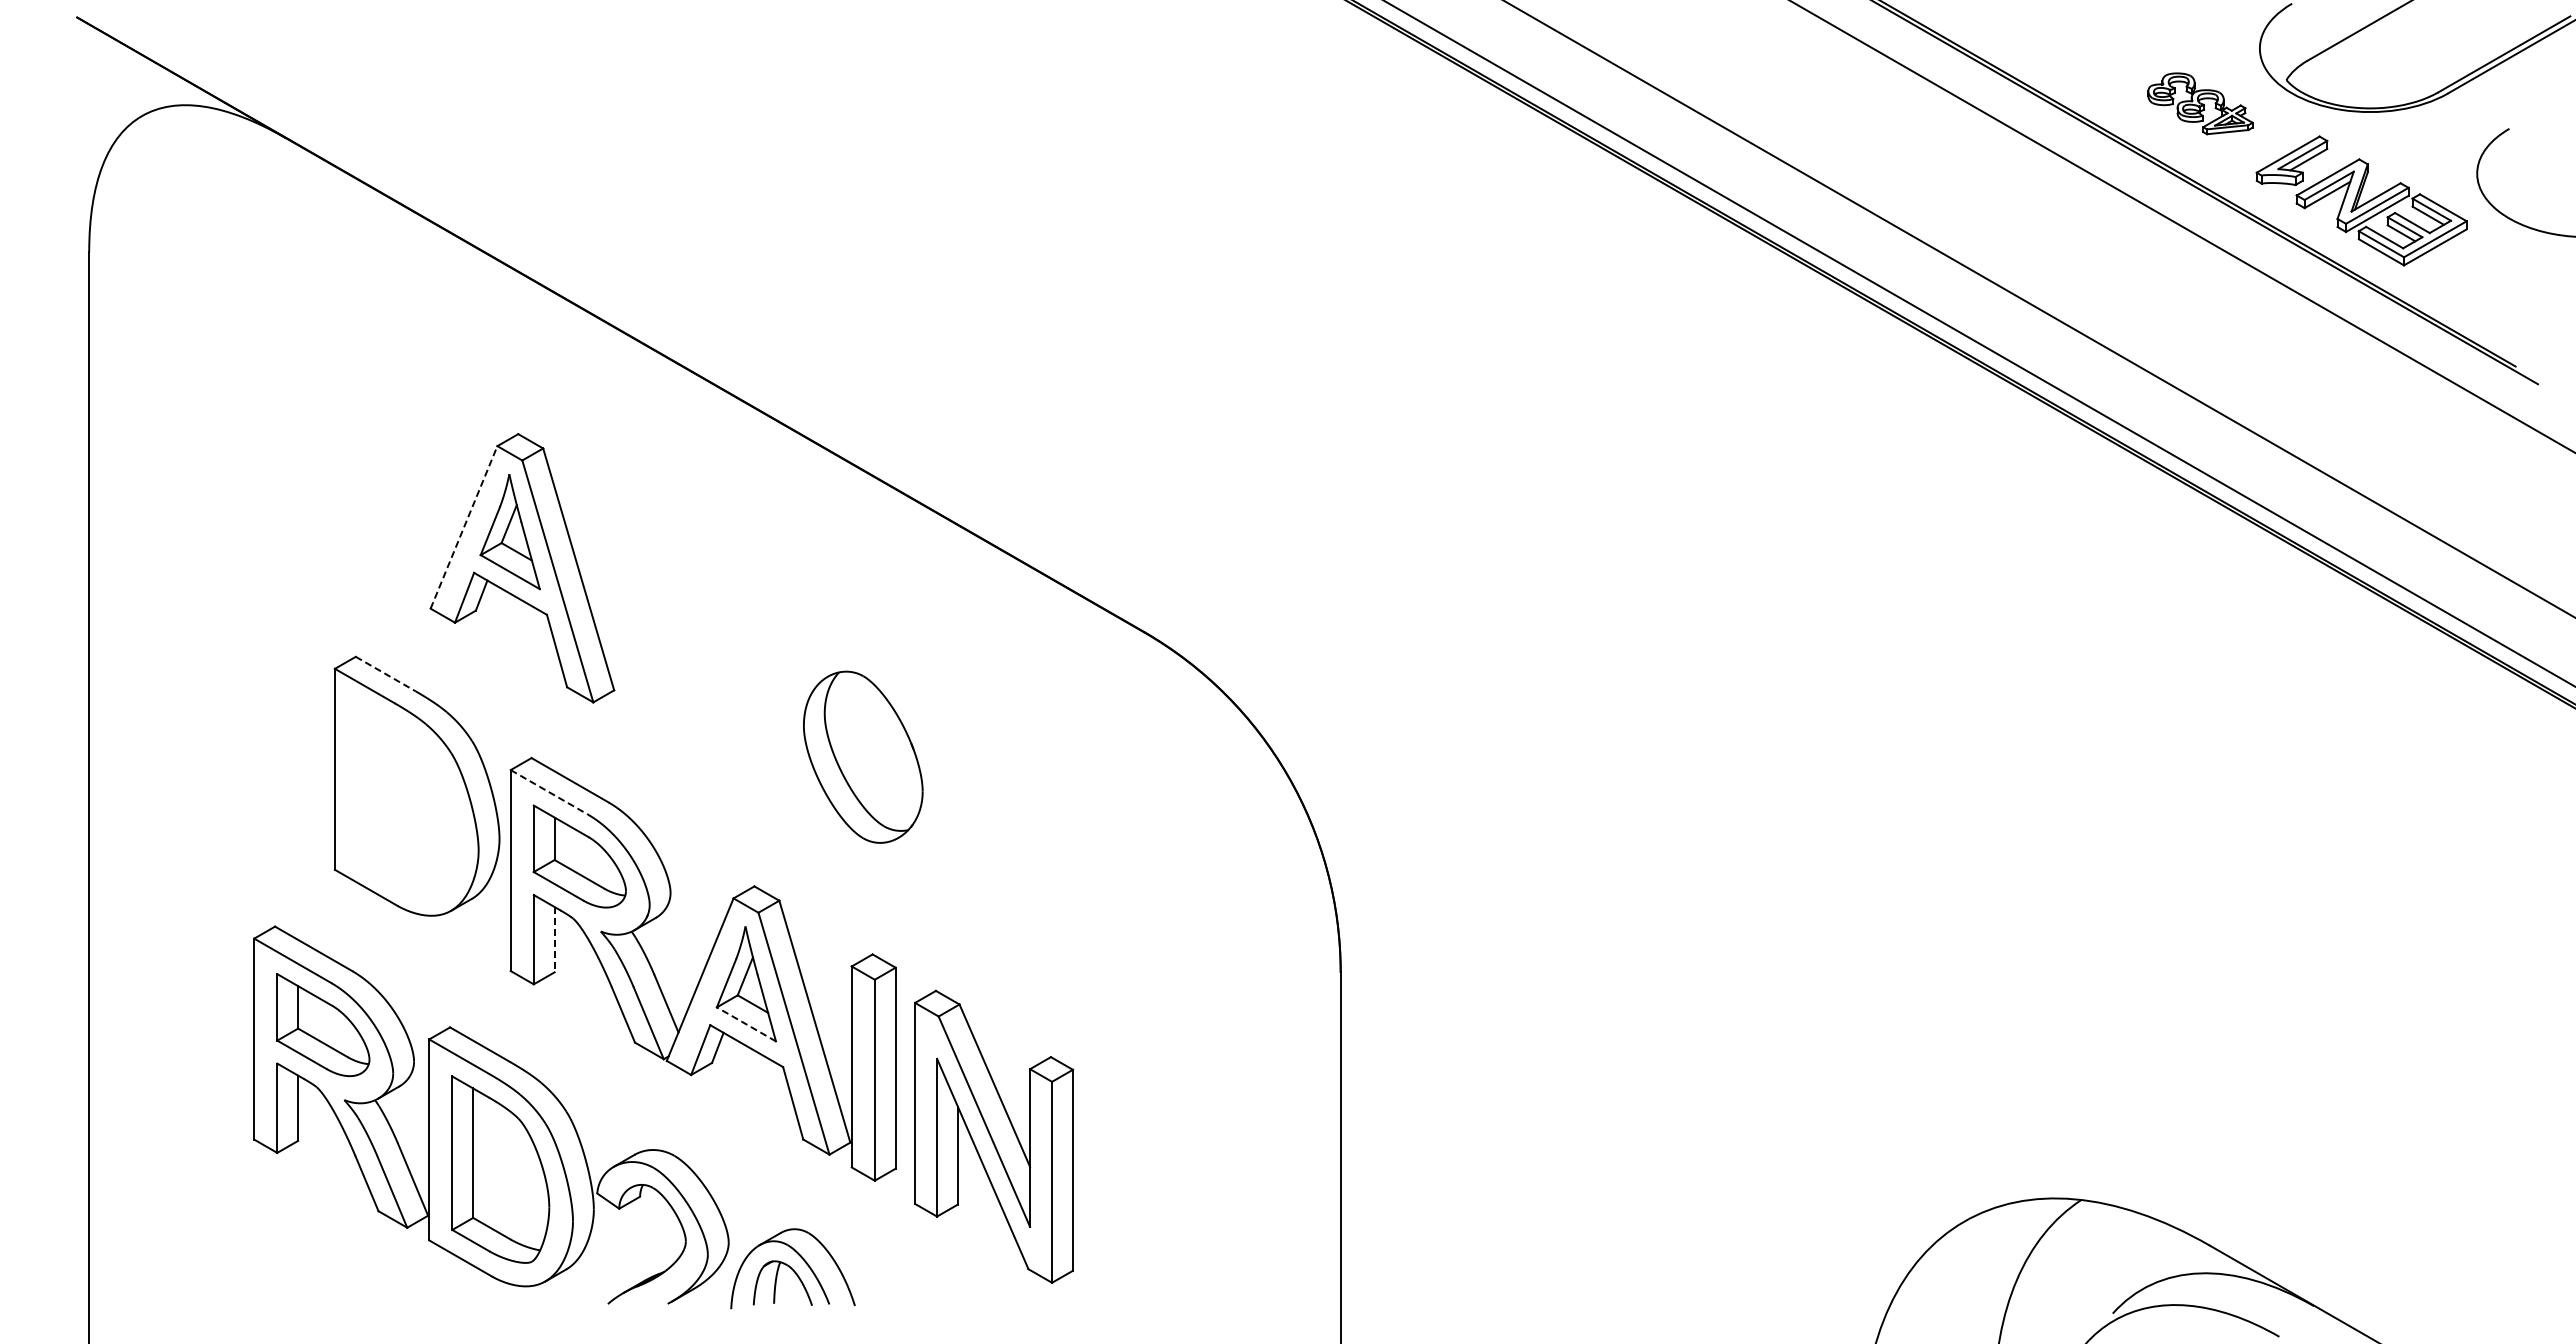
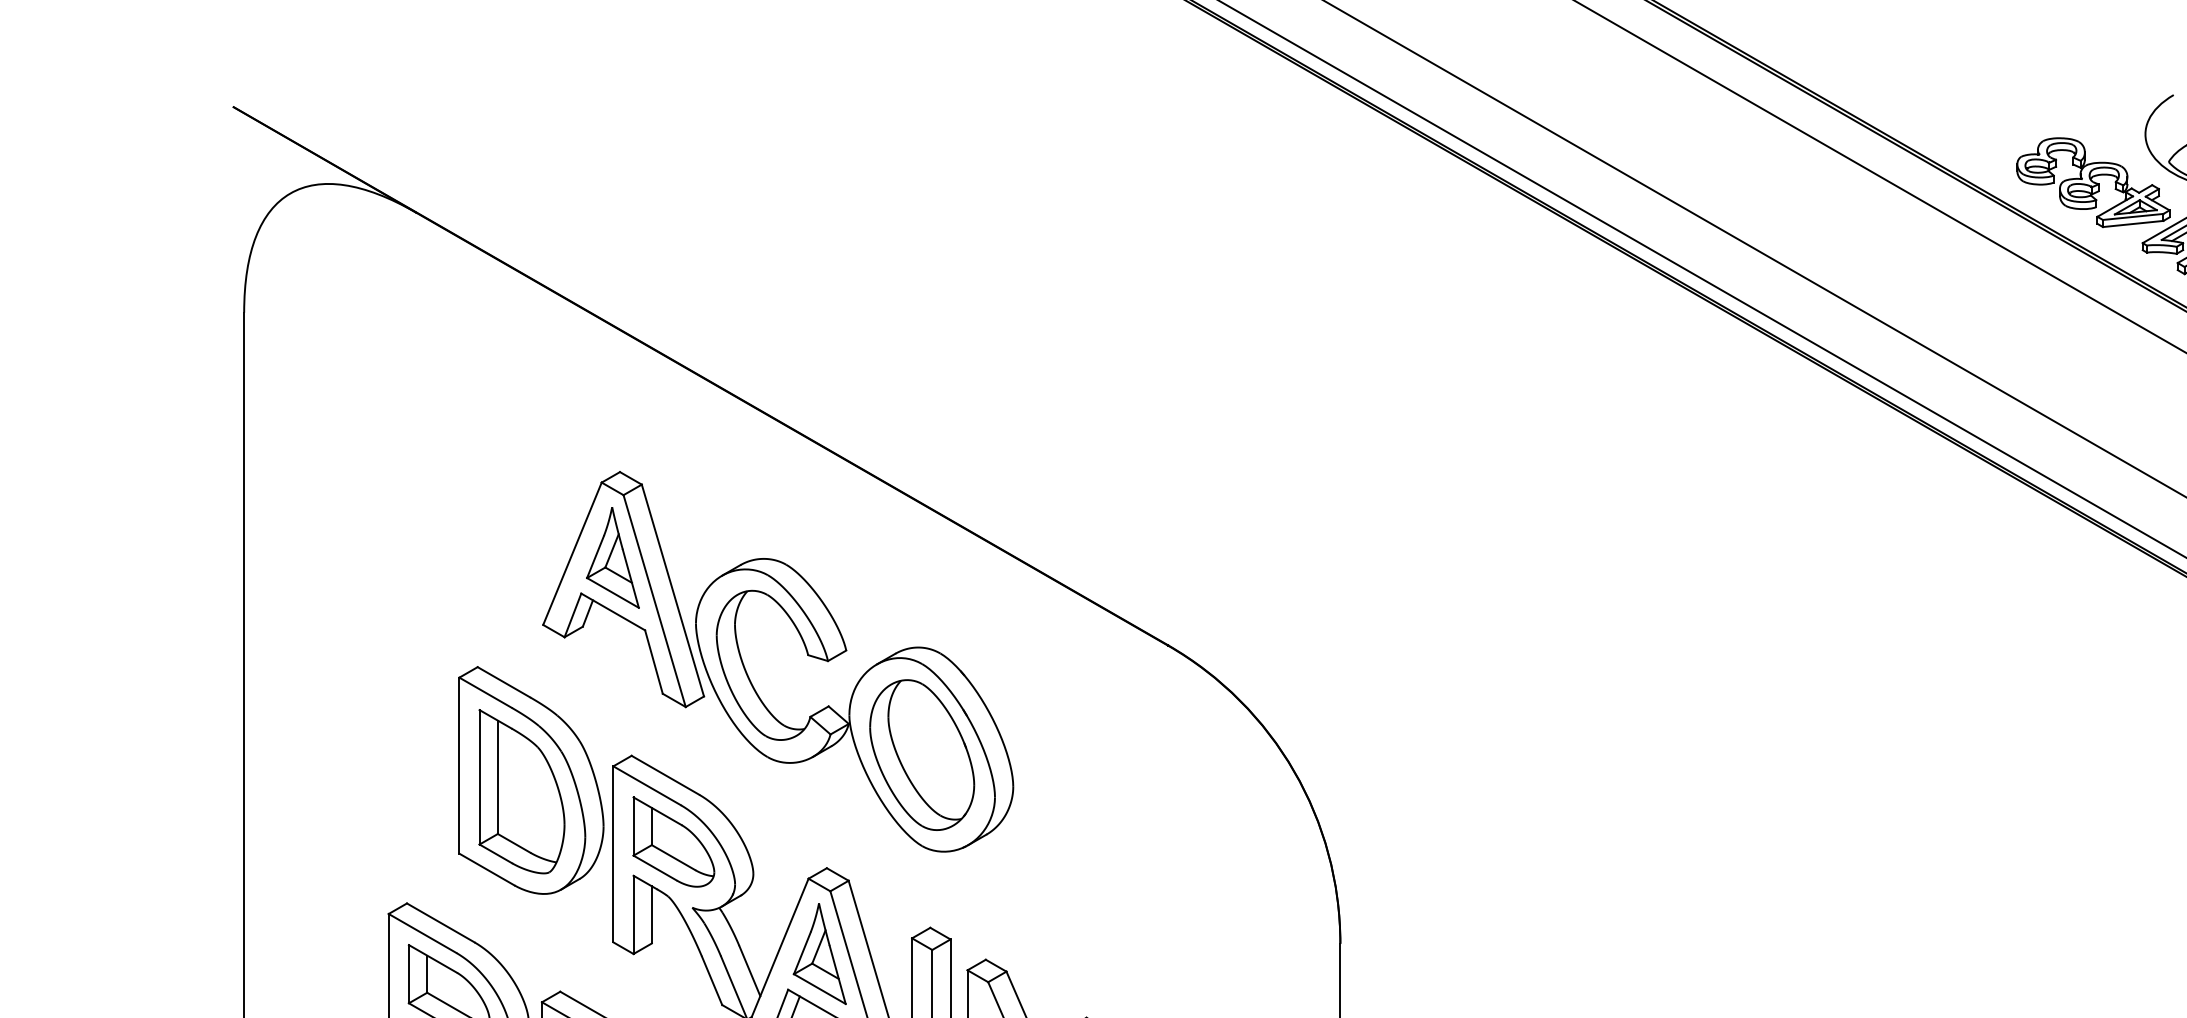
part: (2200, 103) -> (2093, 182), size x1.67
line: (464, 527) -> (572, 553), dashed -> solid
line: (385, 674) -> (503, 682), dashed -> solid
part: (786, 700) -> (854, 705), added
line: (549, 792) -> (647, 785), dashed -> solid
part: (405, 798) -> (521, 791), added
line: (554, 939) -> (651, 914), dashed -> solid
line: (746, 1024) -> (819, 989), dashed -> solid

